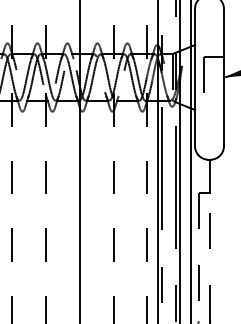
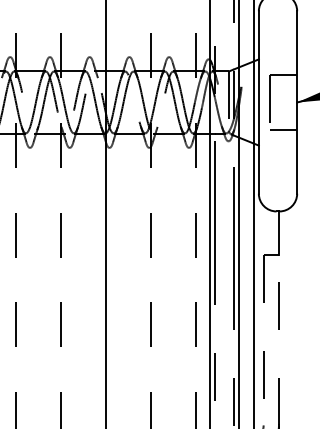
line: (213, 97) -> (283, 129), added

